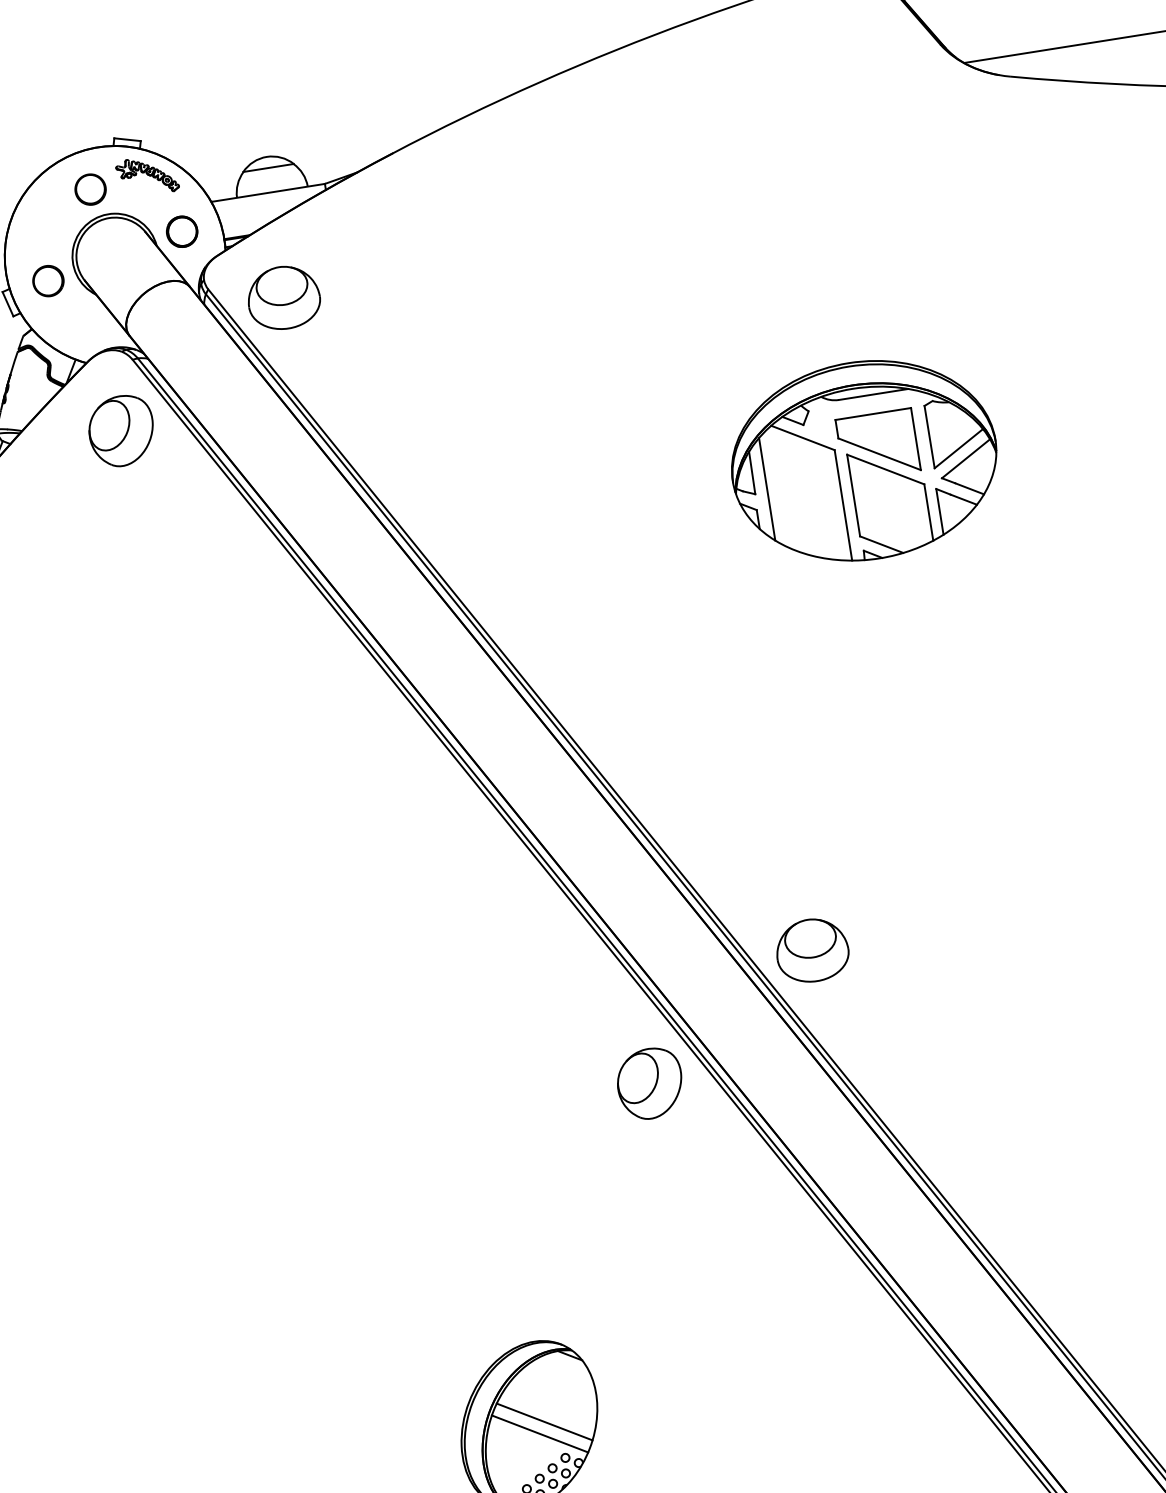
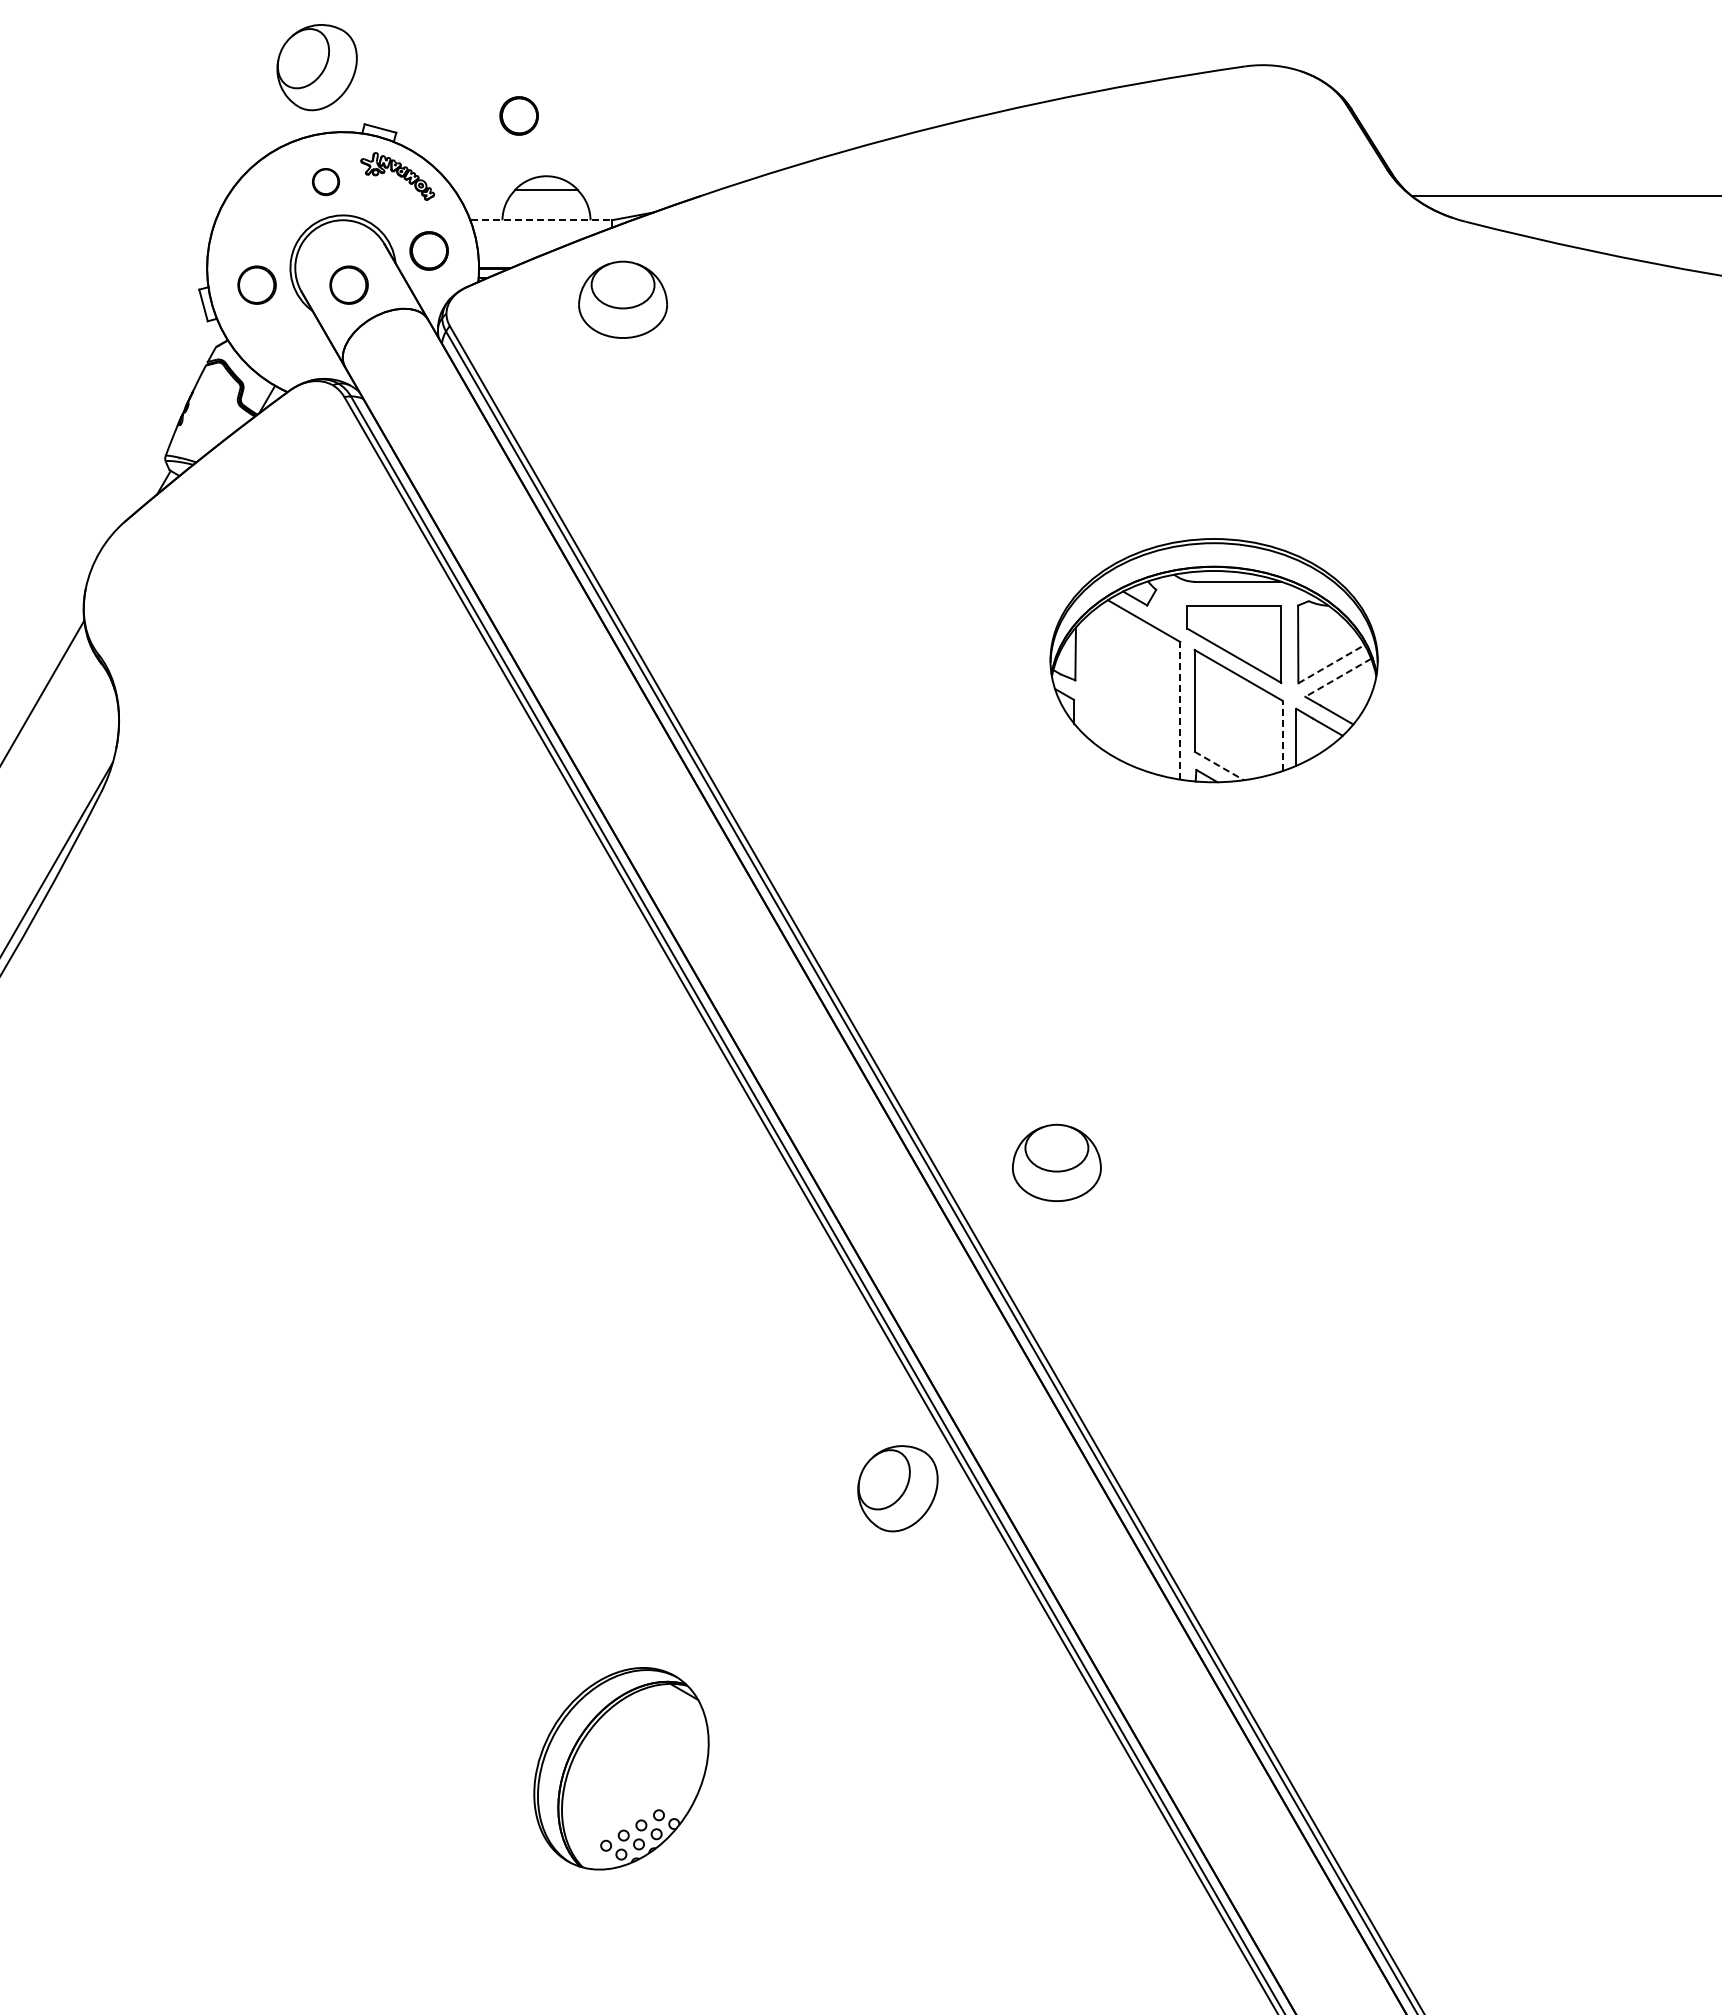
part: (236, 111) -> (518, 115), added
part: (90, 189) -> (325, 181), size x0.7
line: (268, 193) -> (541, 220), solid -> dashed
part: (121, 268) -> (348, 284), added
part: (283, 297) -> (622, 299), moved
part: (121, 431) -> (316, 67), moved
line: (958, 448) -> (1331, 663), solid -> dashed
line: (965, 459) -> (1337, 678), solid -> dashed
line: (766, 489) -> (1090, 676), removed
line: (843, 505) -> (1180, 710), solid -> dashed
line: (928, 512) -> (1282, 735), solid -> dashed
line: (881, 545) -> (1219, 766), solid -> dashed
part: (812, 950) -> (1056, 1162), moved
part: (649, 1083) -> (897, 1488), moved
line: (544, 1421) -> (640, 1767), removed
line: (539, 1433) -> (632, 1780), removed

